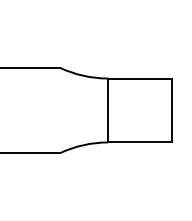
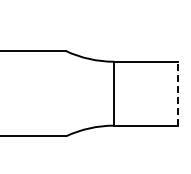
line: (172, 110) -> (178, 93), solid -> dashed

